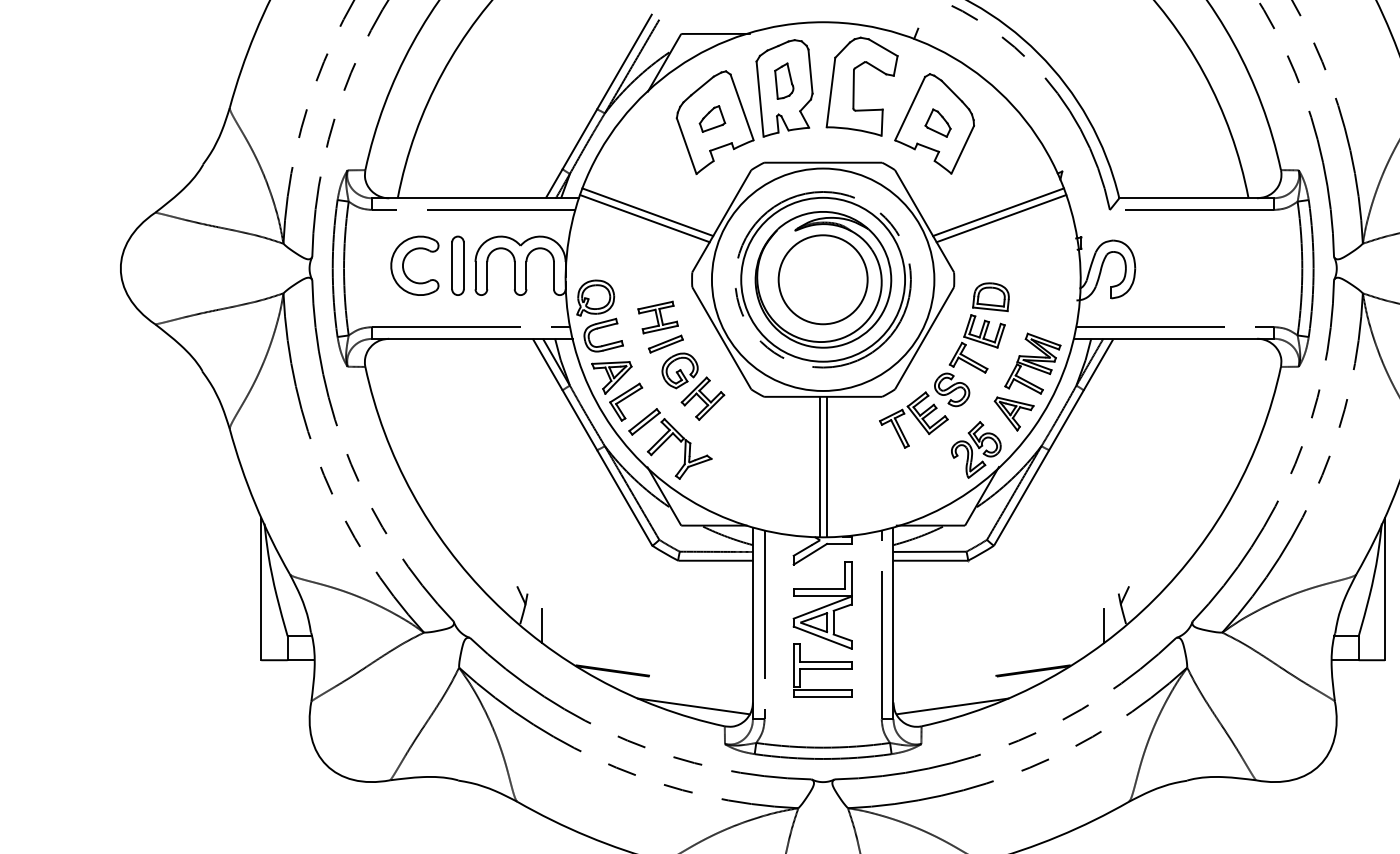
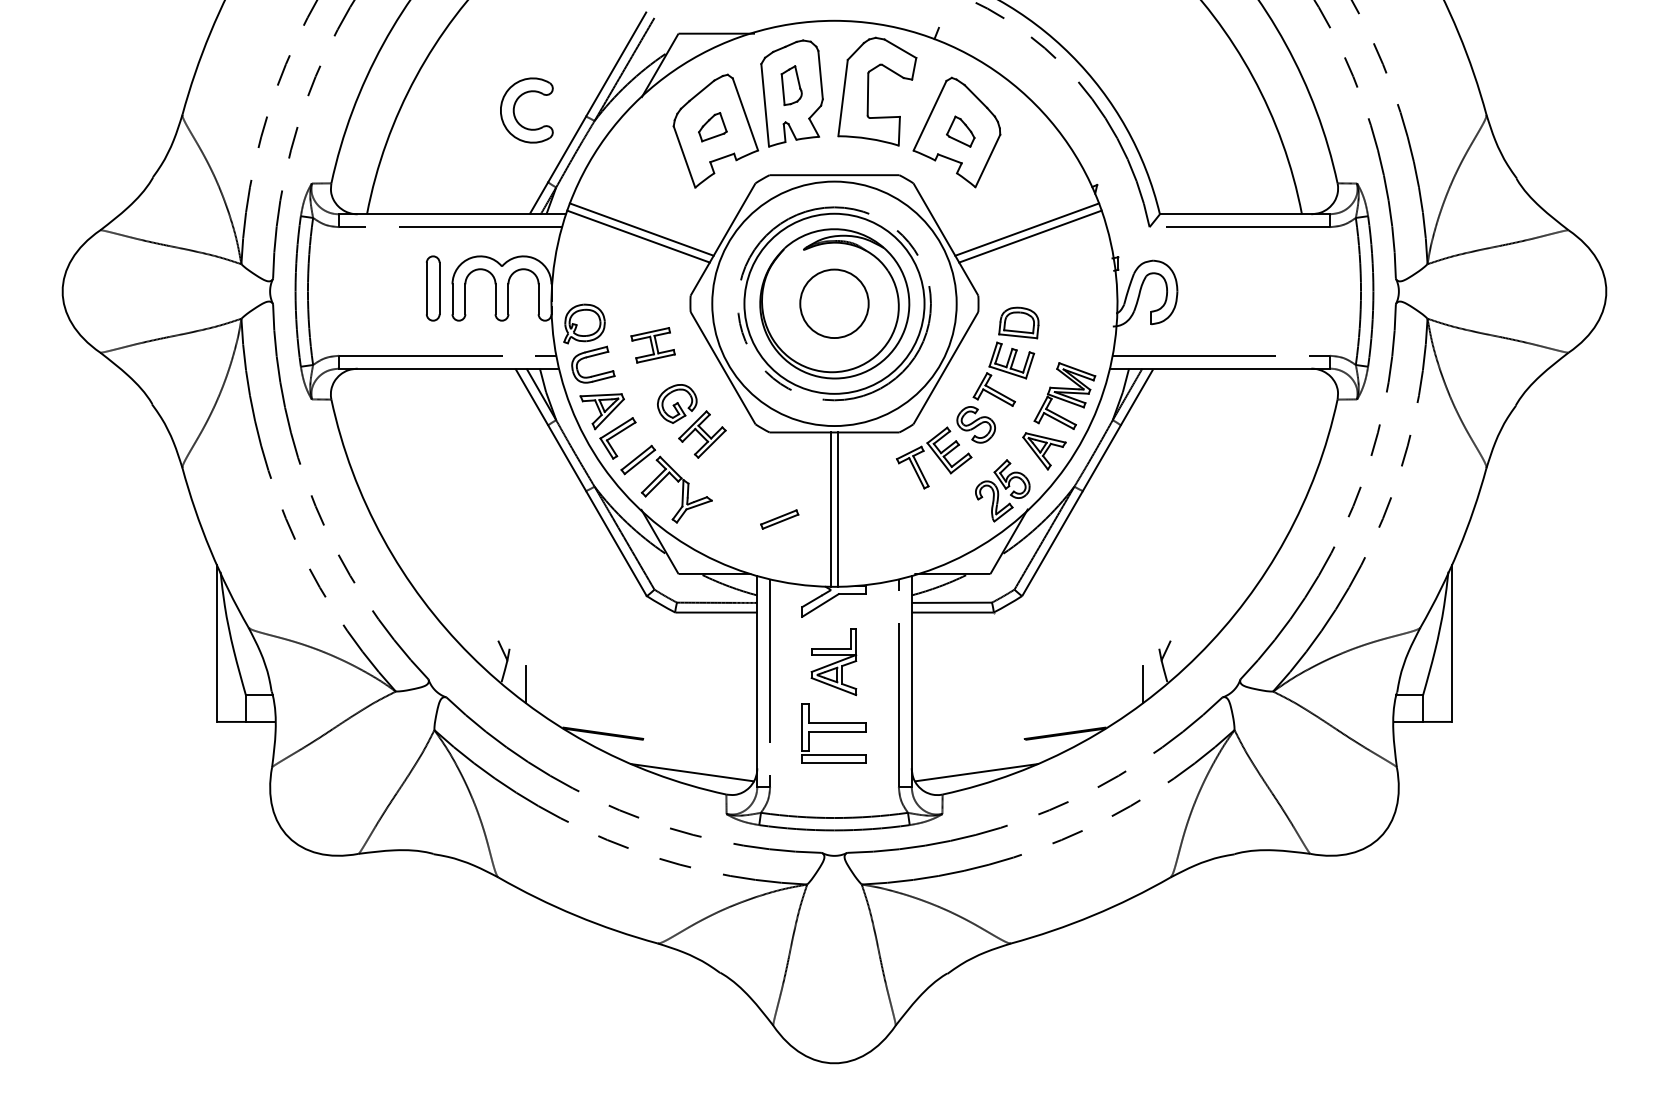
part: (404, 262) -> (515, 106), moved
circle: (823, 279) -> (834, 303), size x0.7
part: (665, 344) -> (779, 519), moved
part: (822, 605) -> (833, 661), size x0.7

